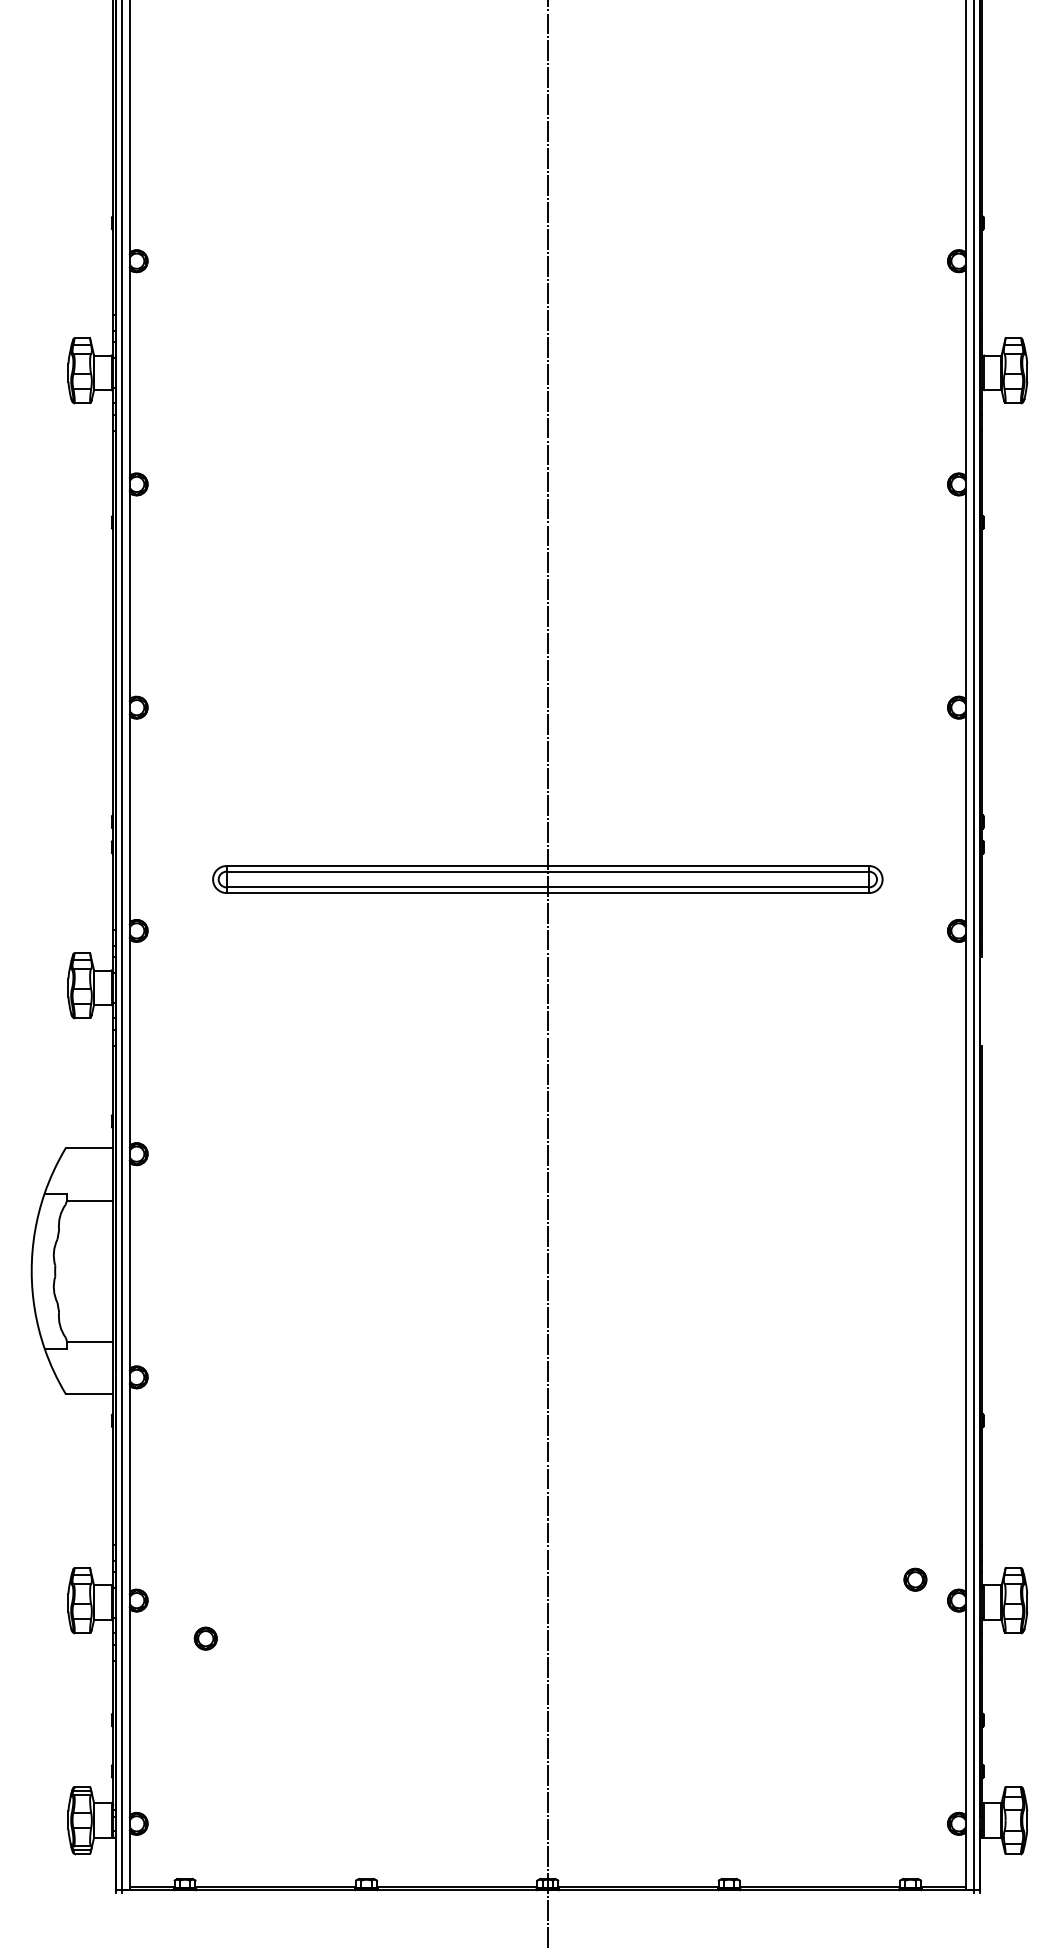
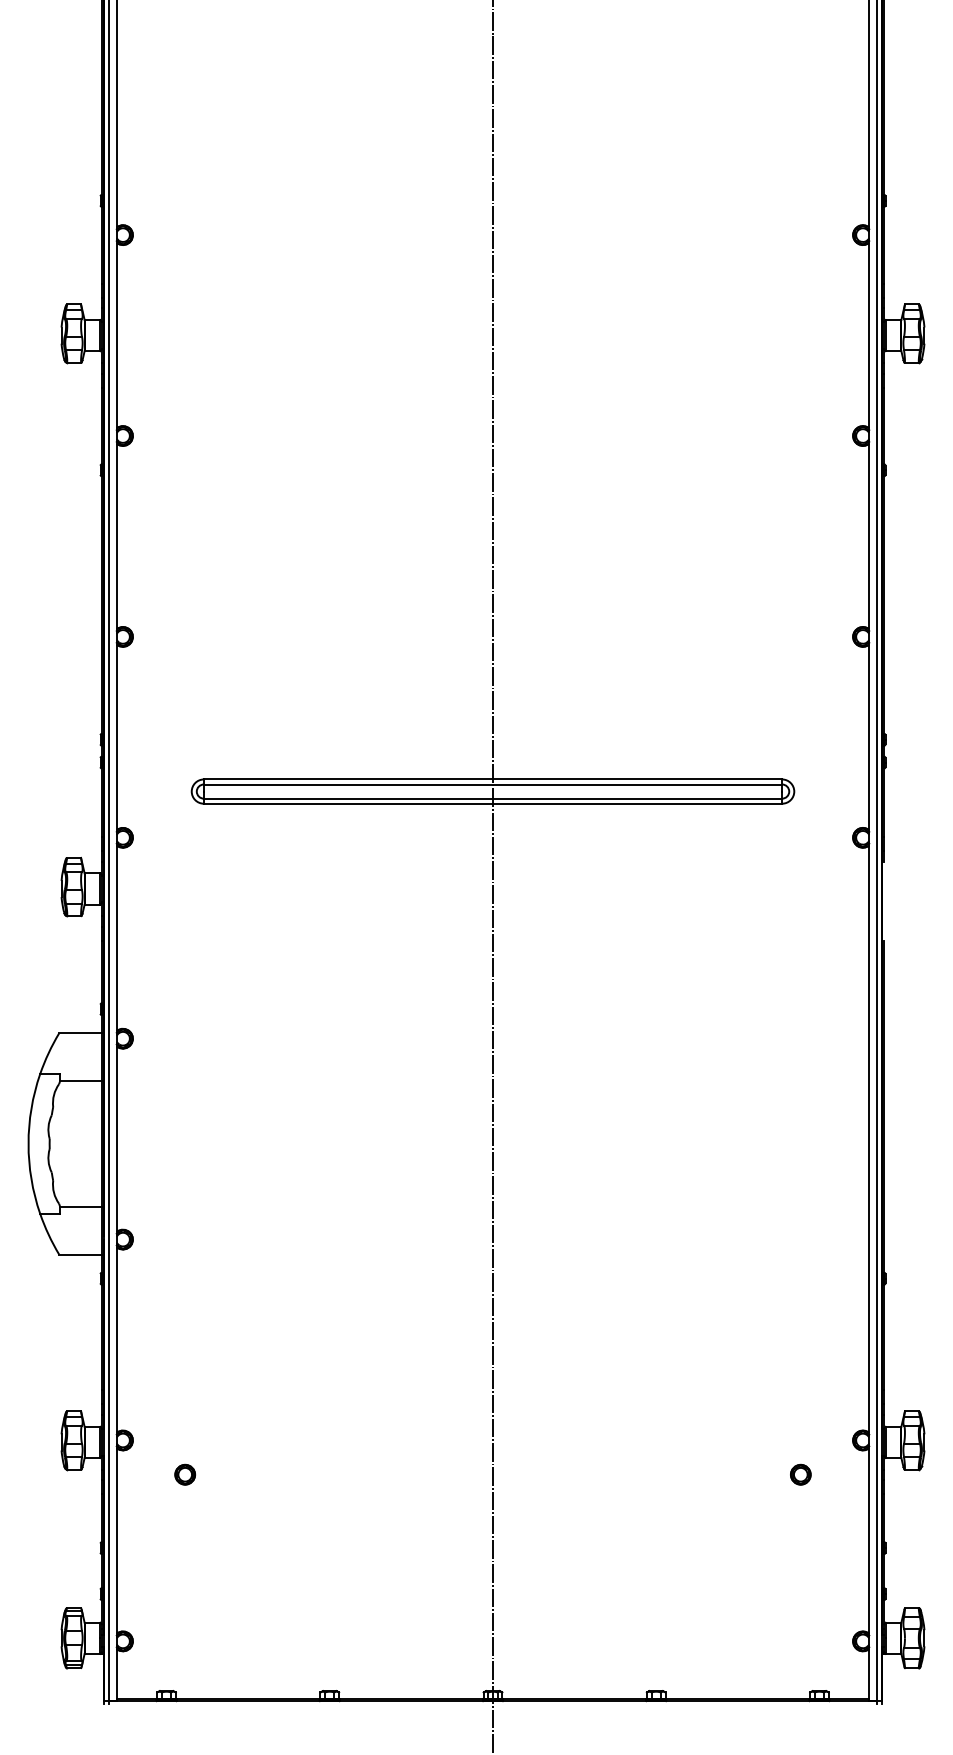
part: (915, 1579) -> (800, 1474), moved

